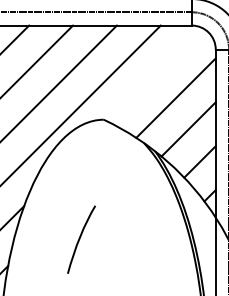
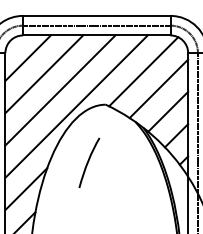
line: (155, 74) -> (143, 71), added
curve: (81, 237) -> (89, 161), moved

